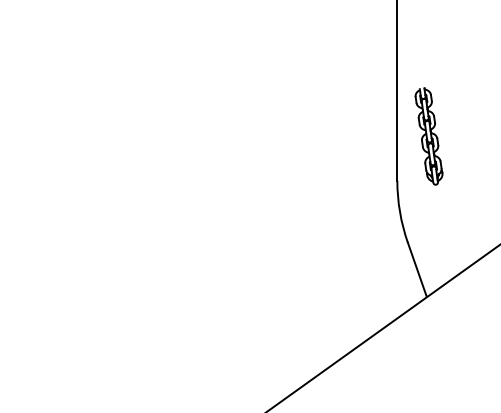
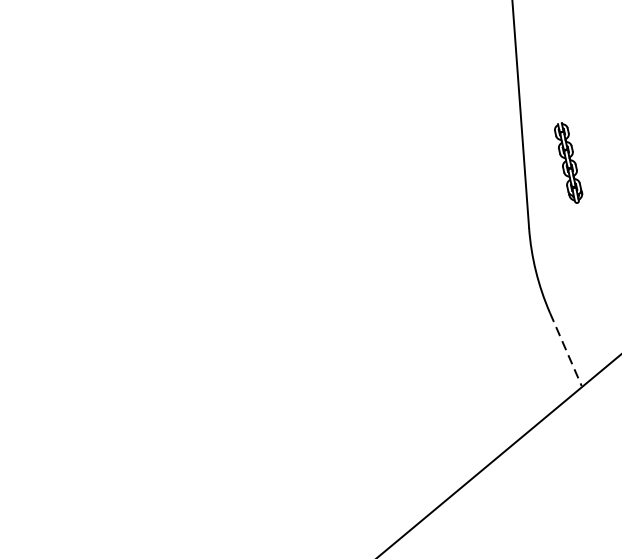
part: (428, 136) -> (567, 163), size x0.6
line: (417, 269) -> (566, 349), solid -> dashed

